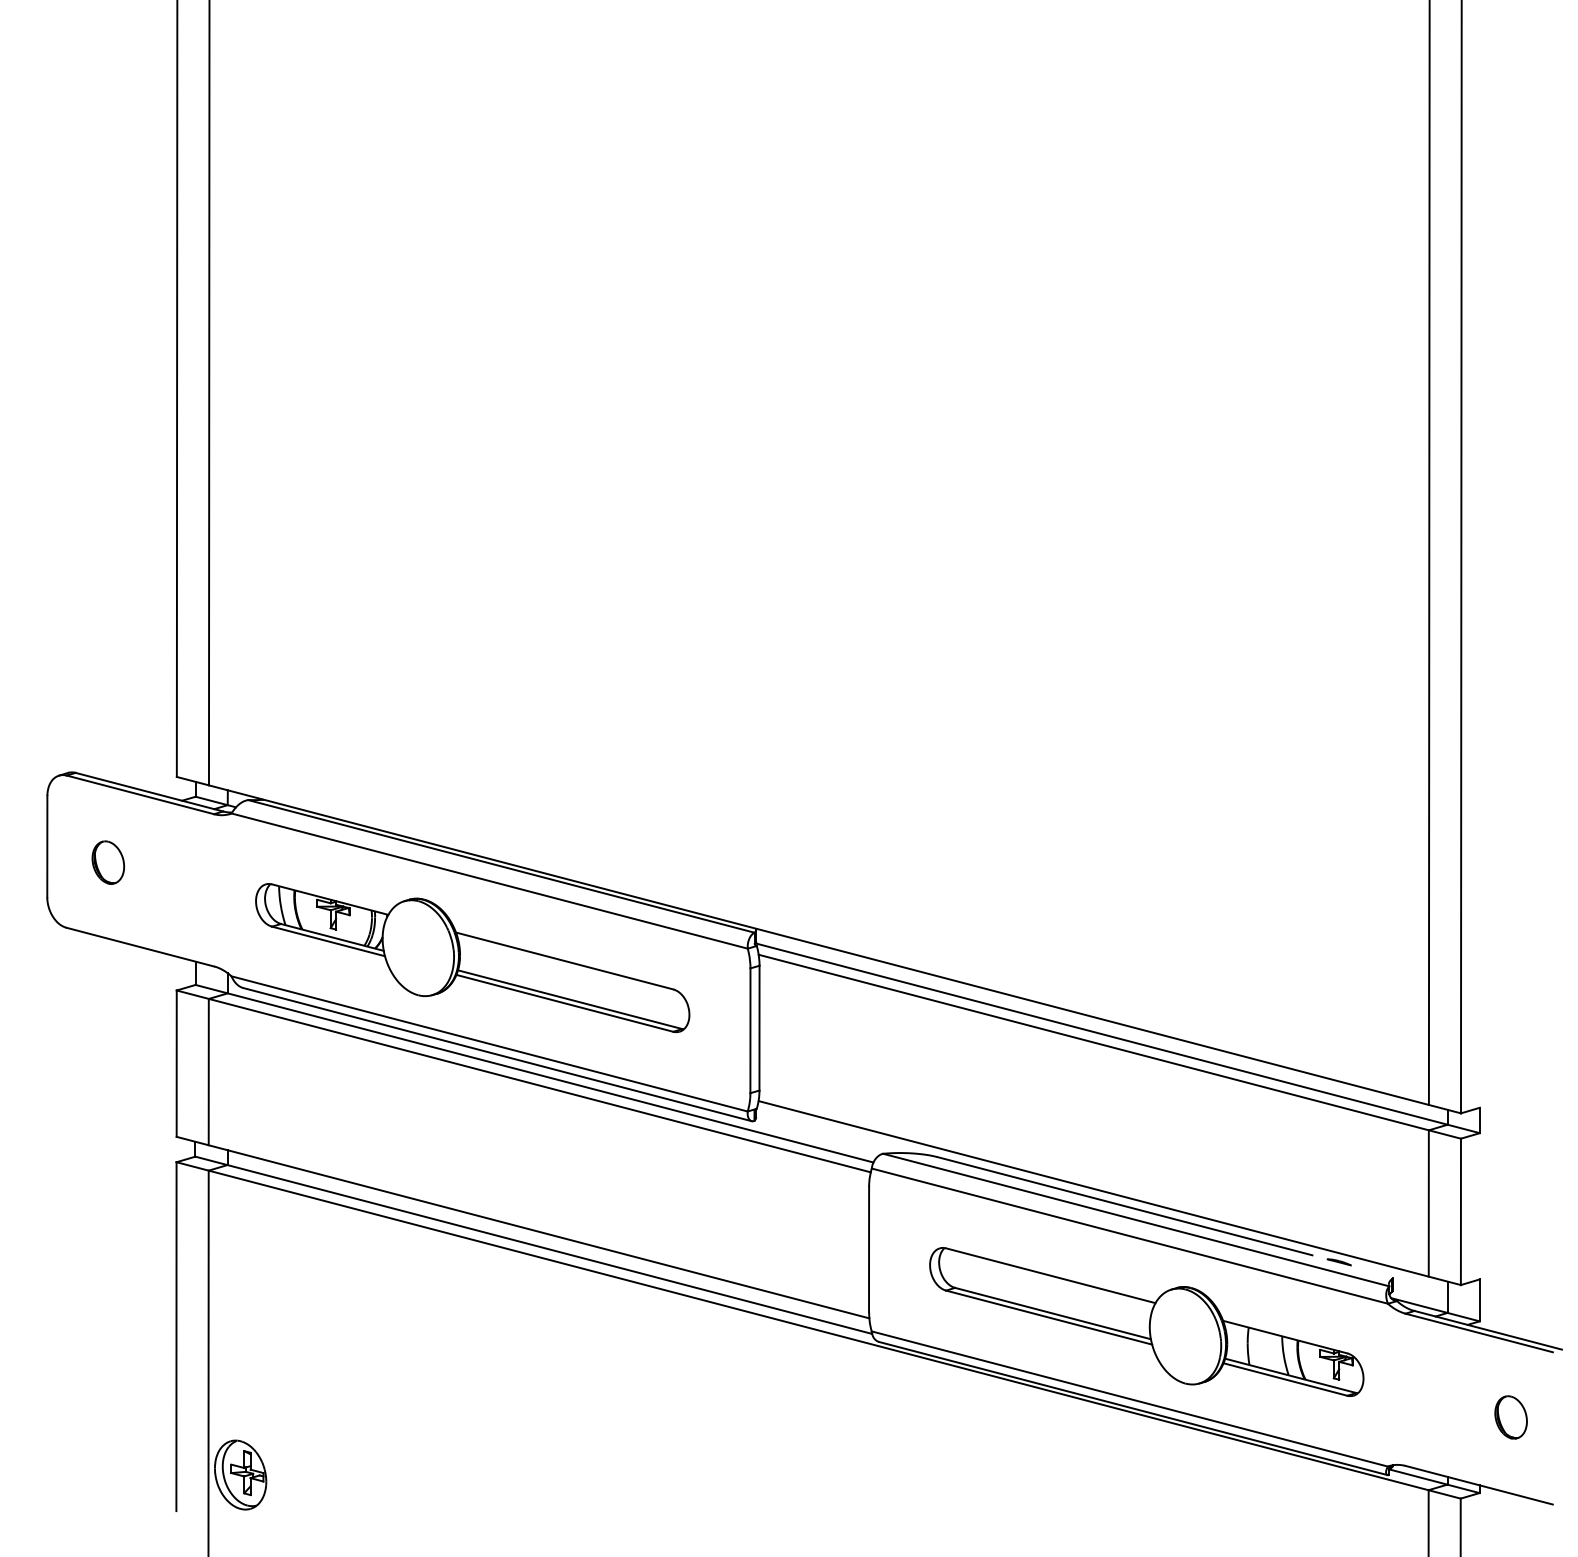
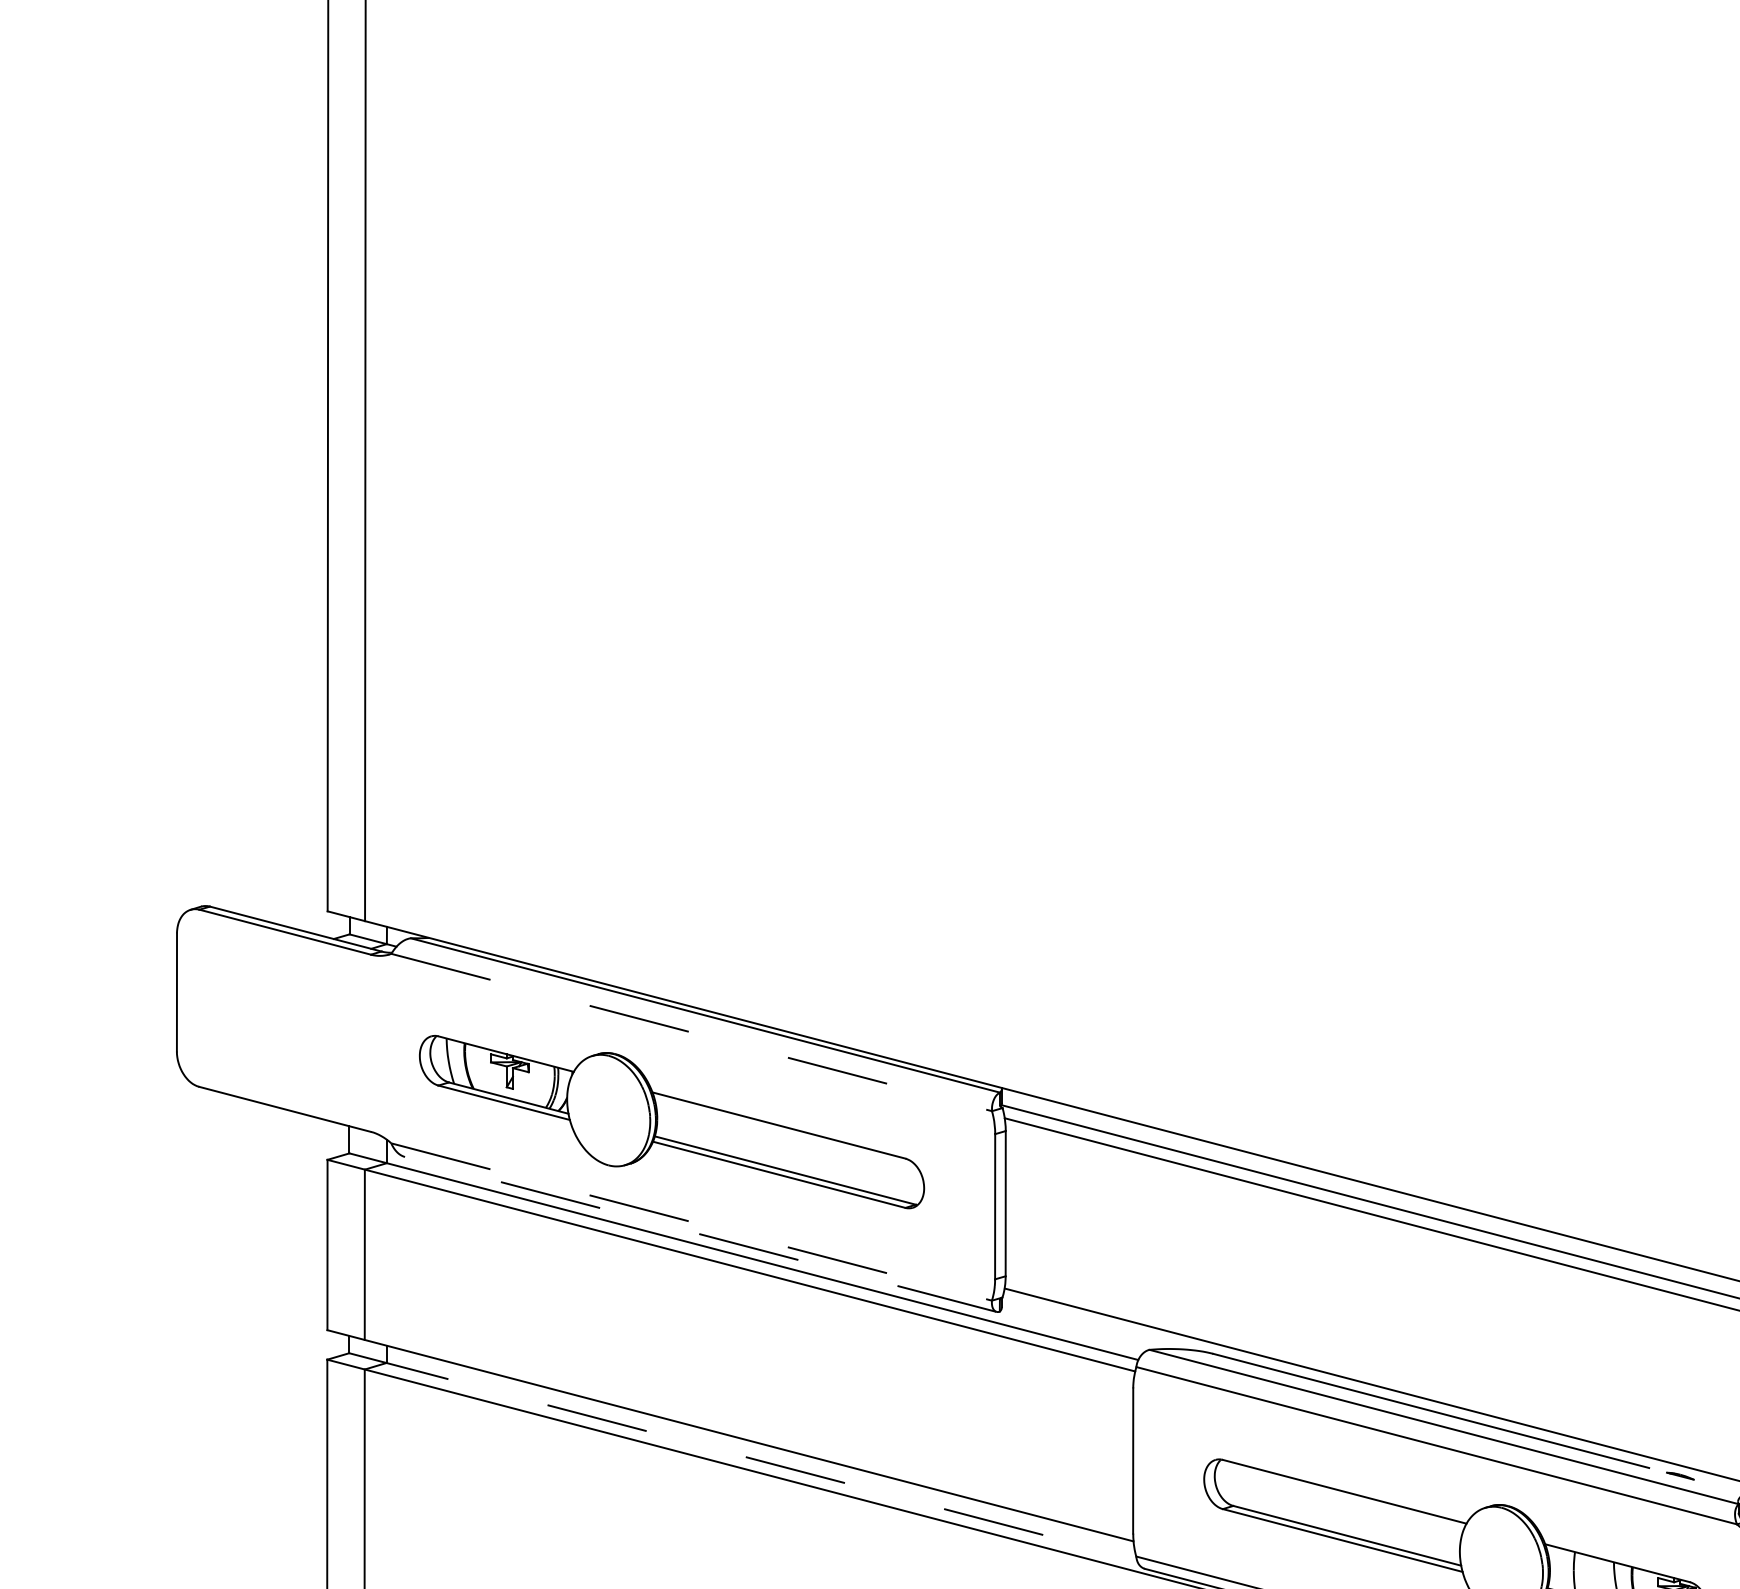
part: (108, 862) -> (248, 1010), removed
line: (489, 881) -> (691, 1033), solid -> dashed
line: (489, 1043) -> (691, 1221), solid -> dashed
line: (497, 1054) -> (700, 1234), solid -> dashed
line: (533, 1245) -> (742, 1456), solid -> dashed

